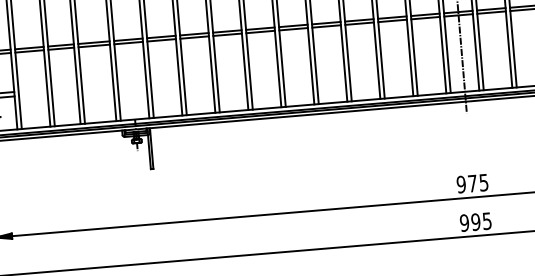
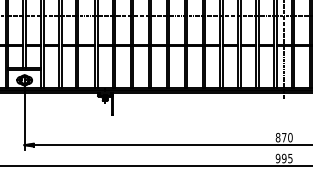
text: (471, 183) -> (283, 137), 975 -> 870

